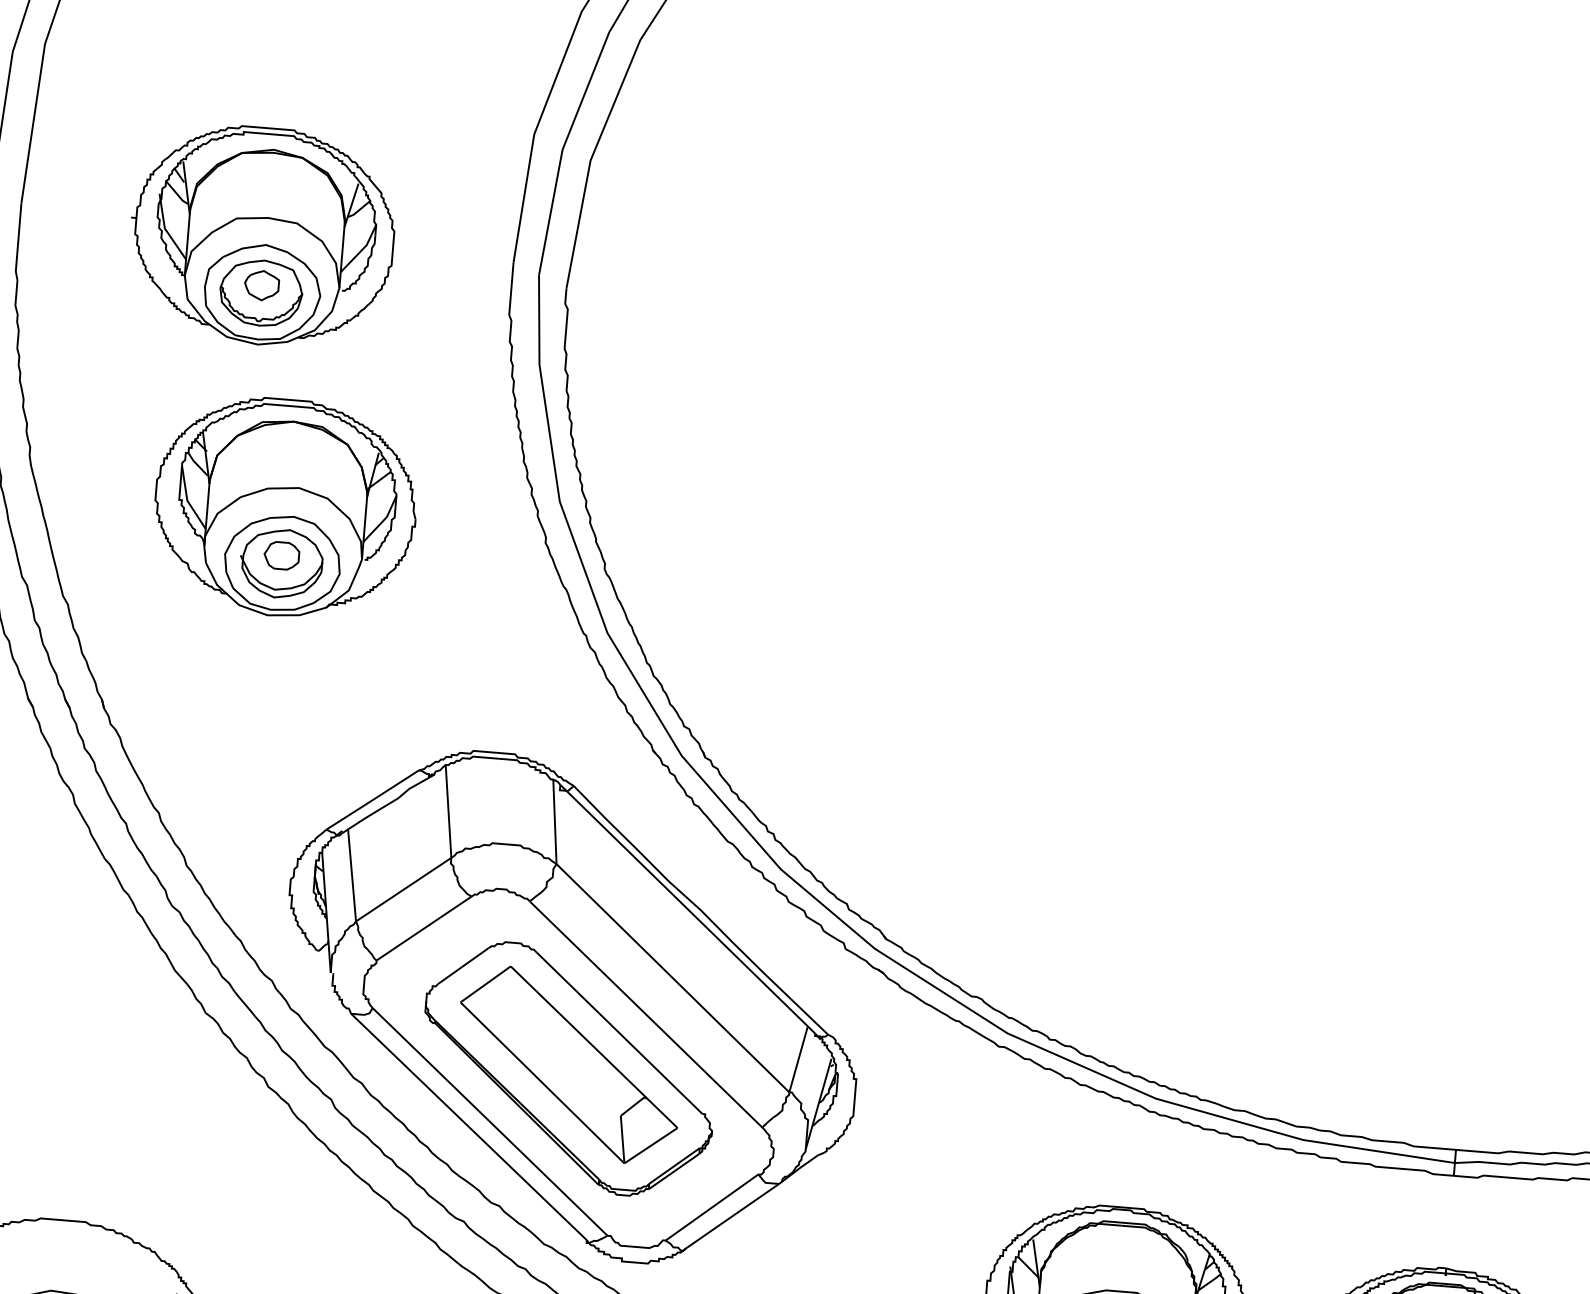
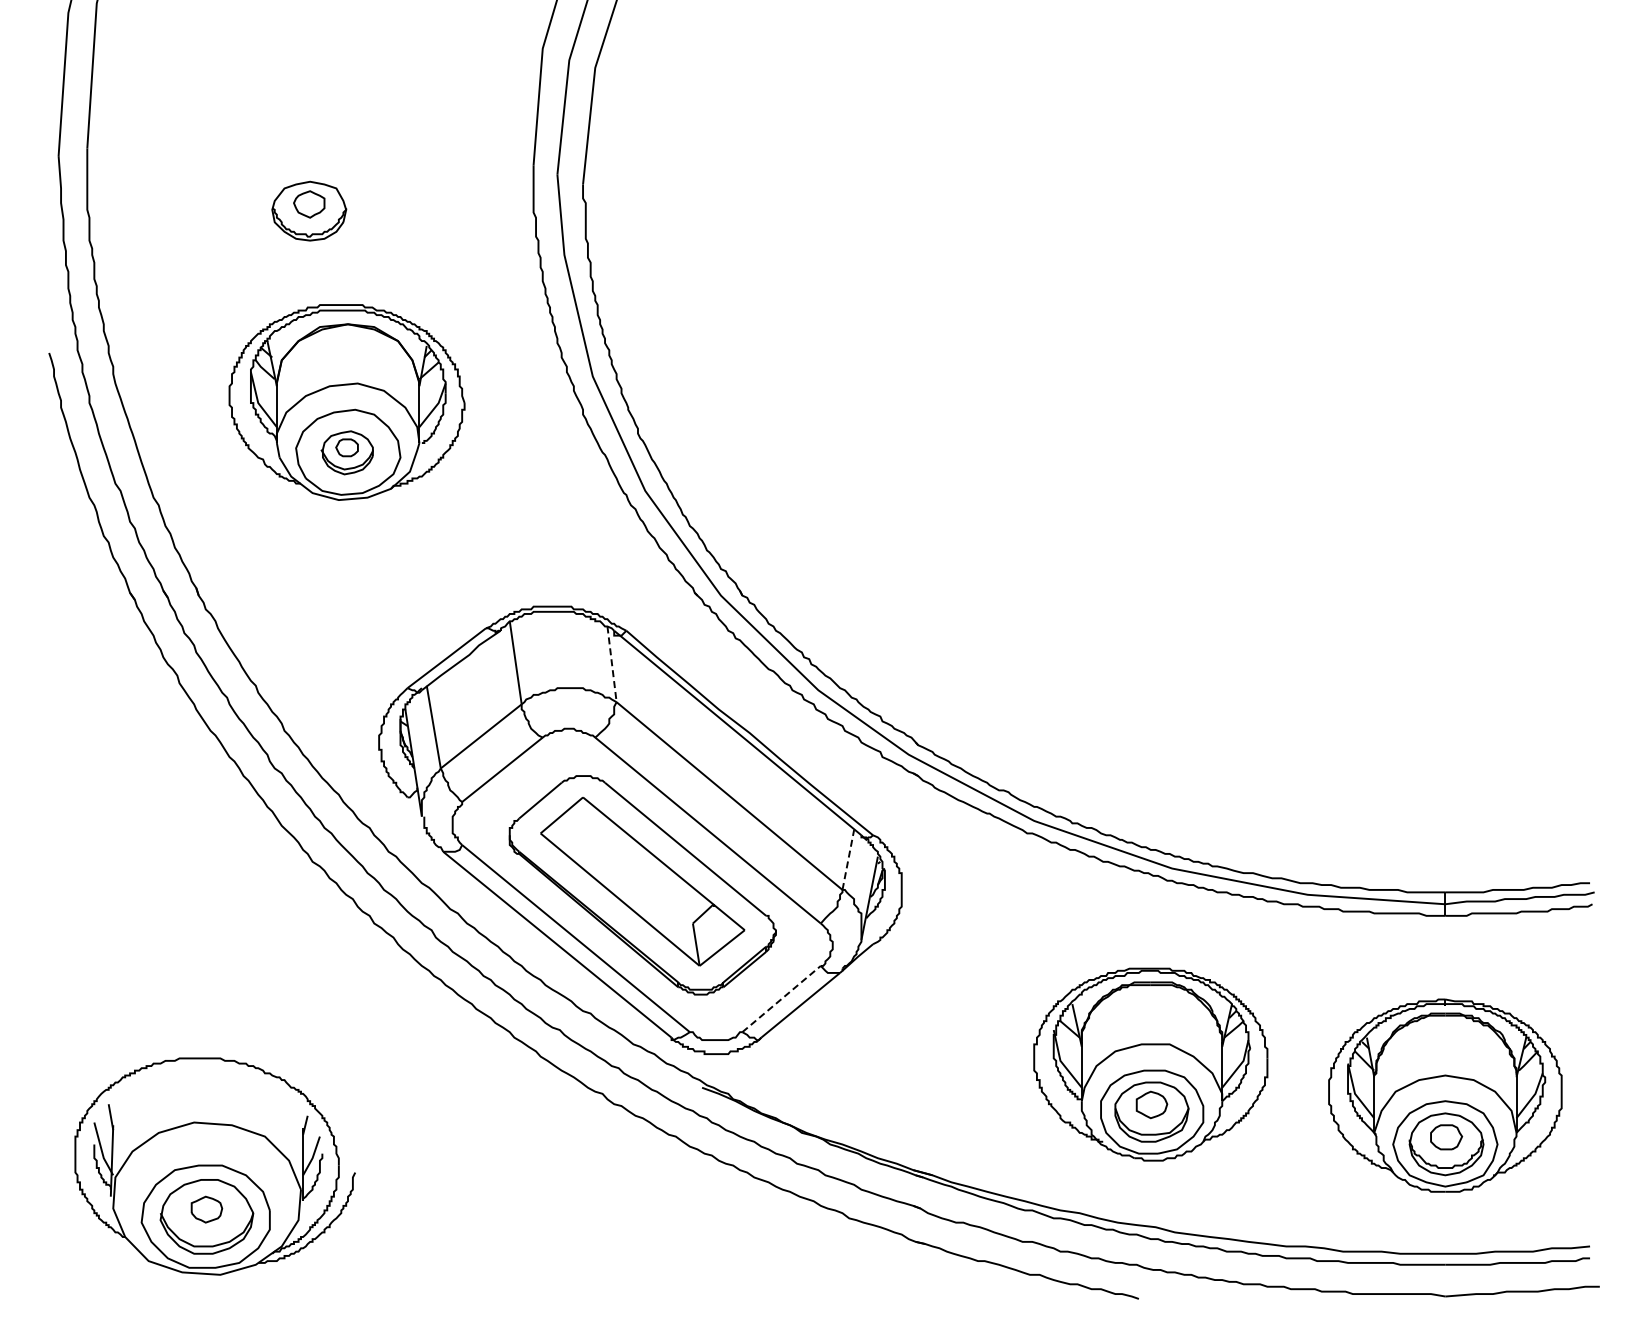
part: (262, 235) -> (306, 159), removed
part: (280, 563) -> (346, 452), size x0.7
line: (555, 822) -> (612, 664), solid -> dashed
line: (798, 1059) -> (848, 859), solid -> dashed
line: (711, 1206) -> (781, 998), solid -> dashed

